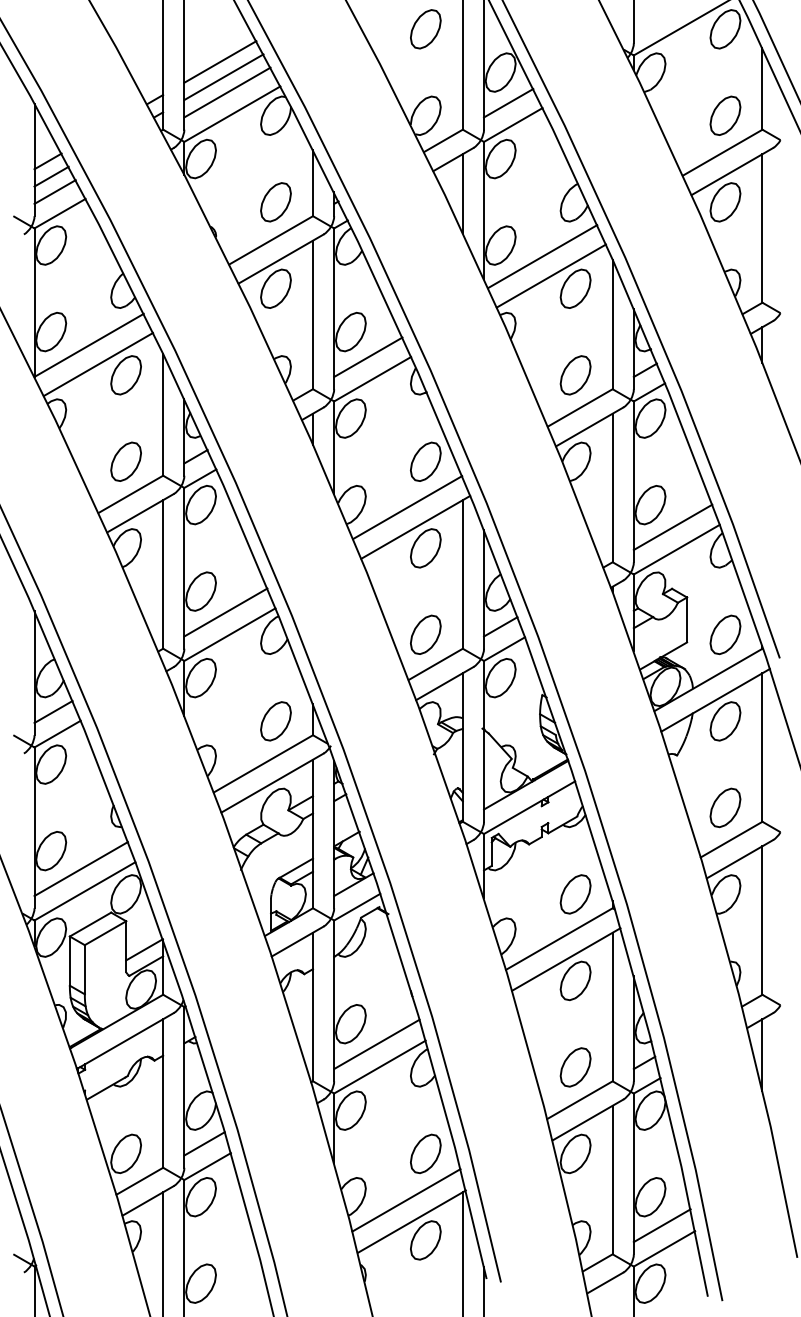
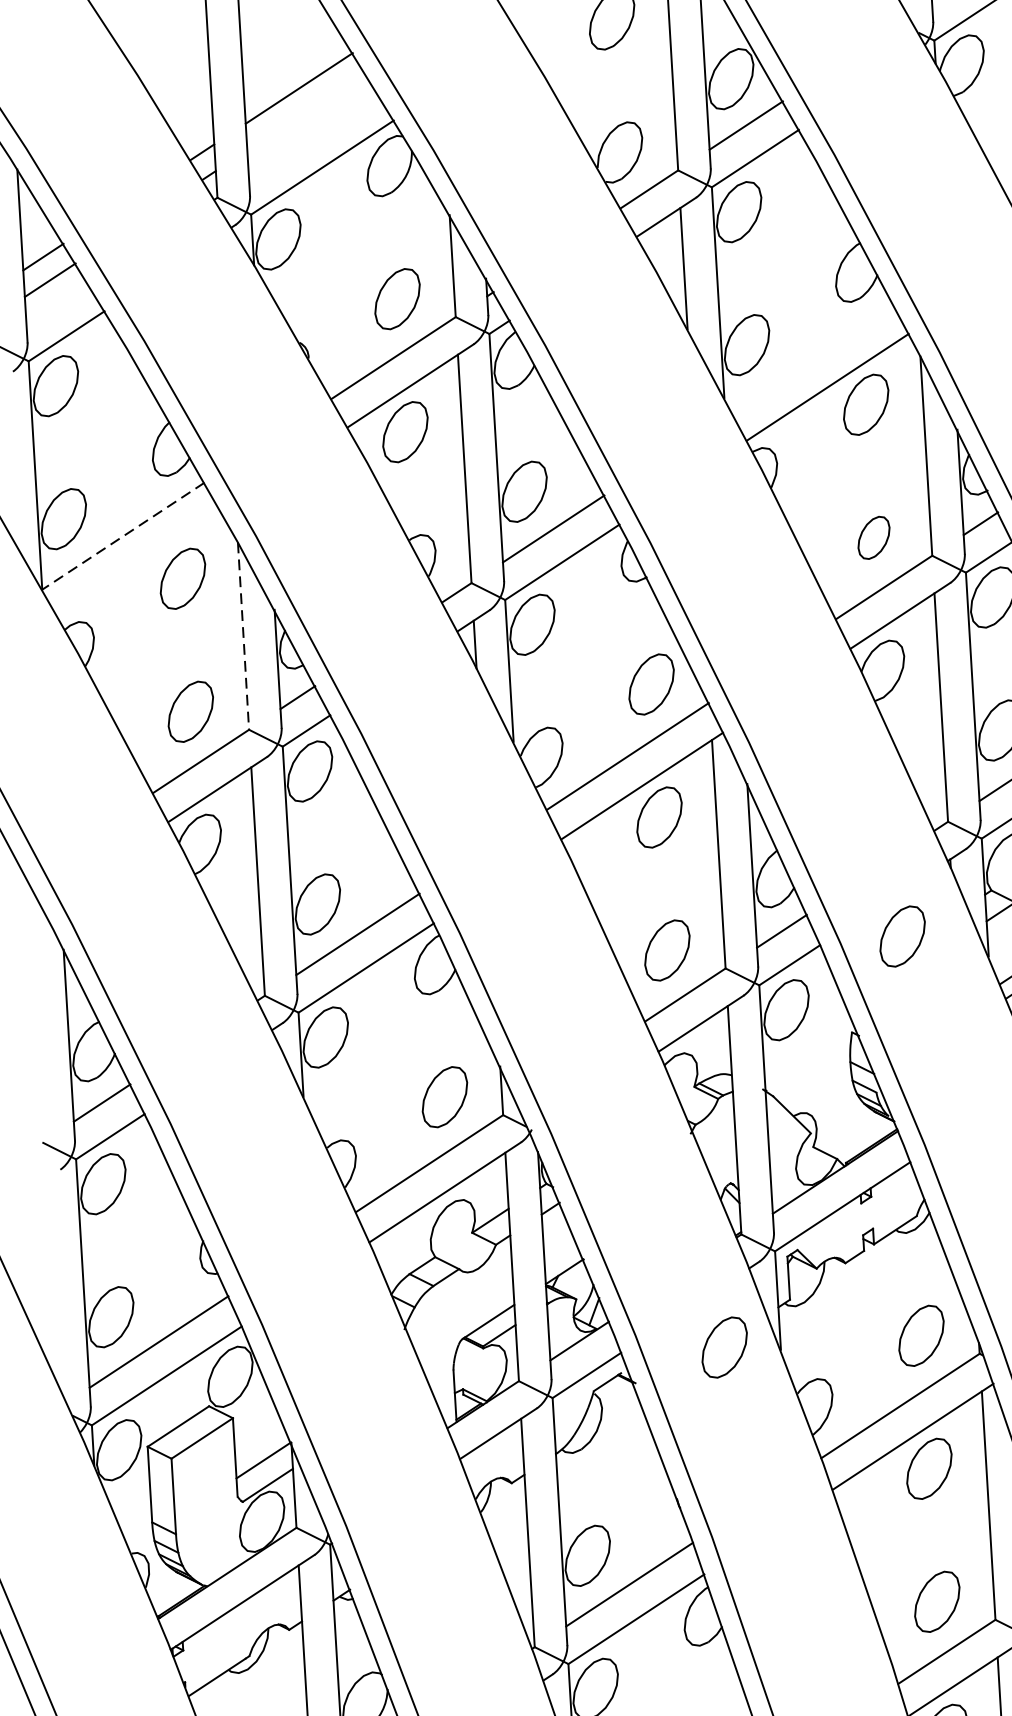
line: (223, 77) -> (305, 112), removed
line: (227, 92) -> (312, 134), removed
line: (54, 191) -> (56, 302), removed
line: (542, 256) -> (812, 358), removed
line: (88, 345) -> (122, 536), solid -> dashed
line: (98, 364) -> (139, 564), removed
part: (575, 375) -> (873, 538), size x0.7
line: (163, 414) -> (243, 635), solid -> dashed
part: (578, 634) -> (902, 935), added
part: (447, 894) -> (724, 1347), added

